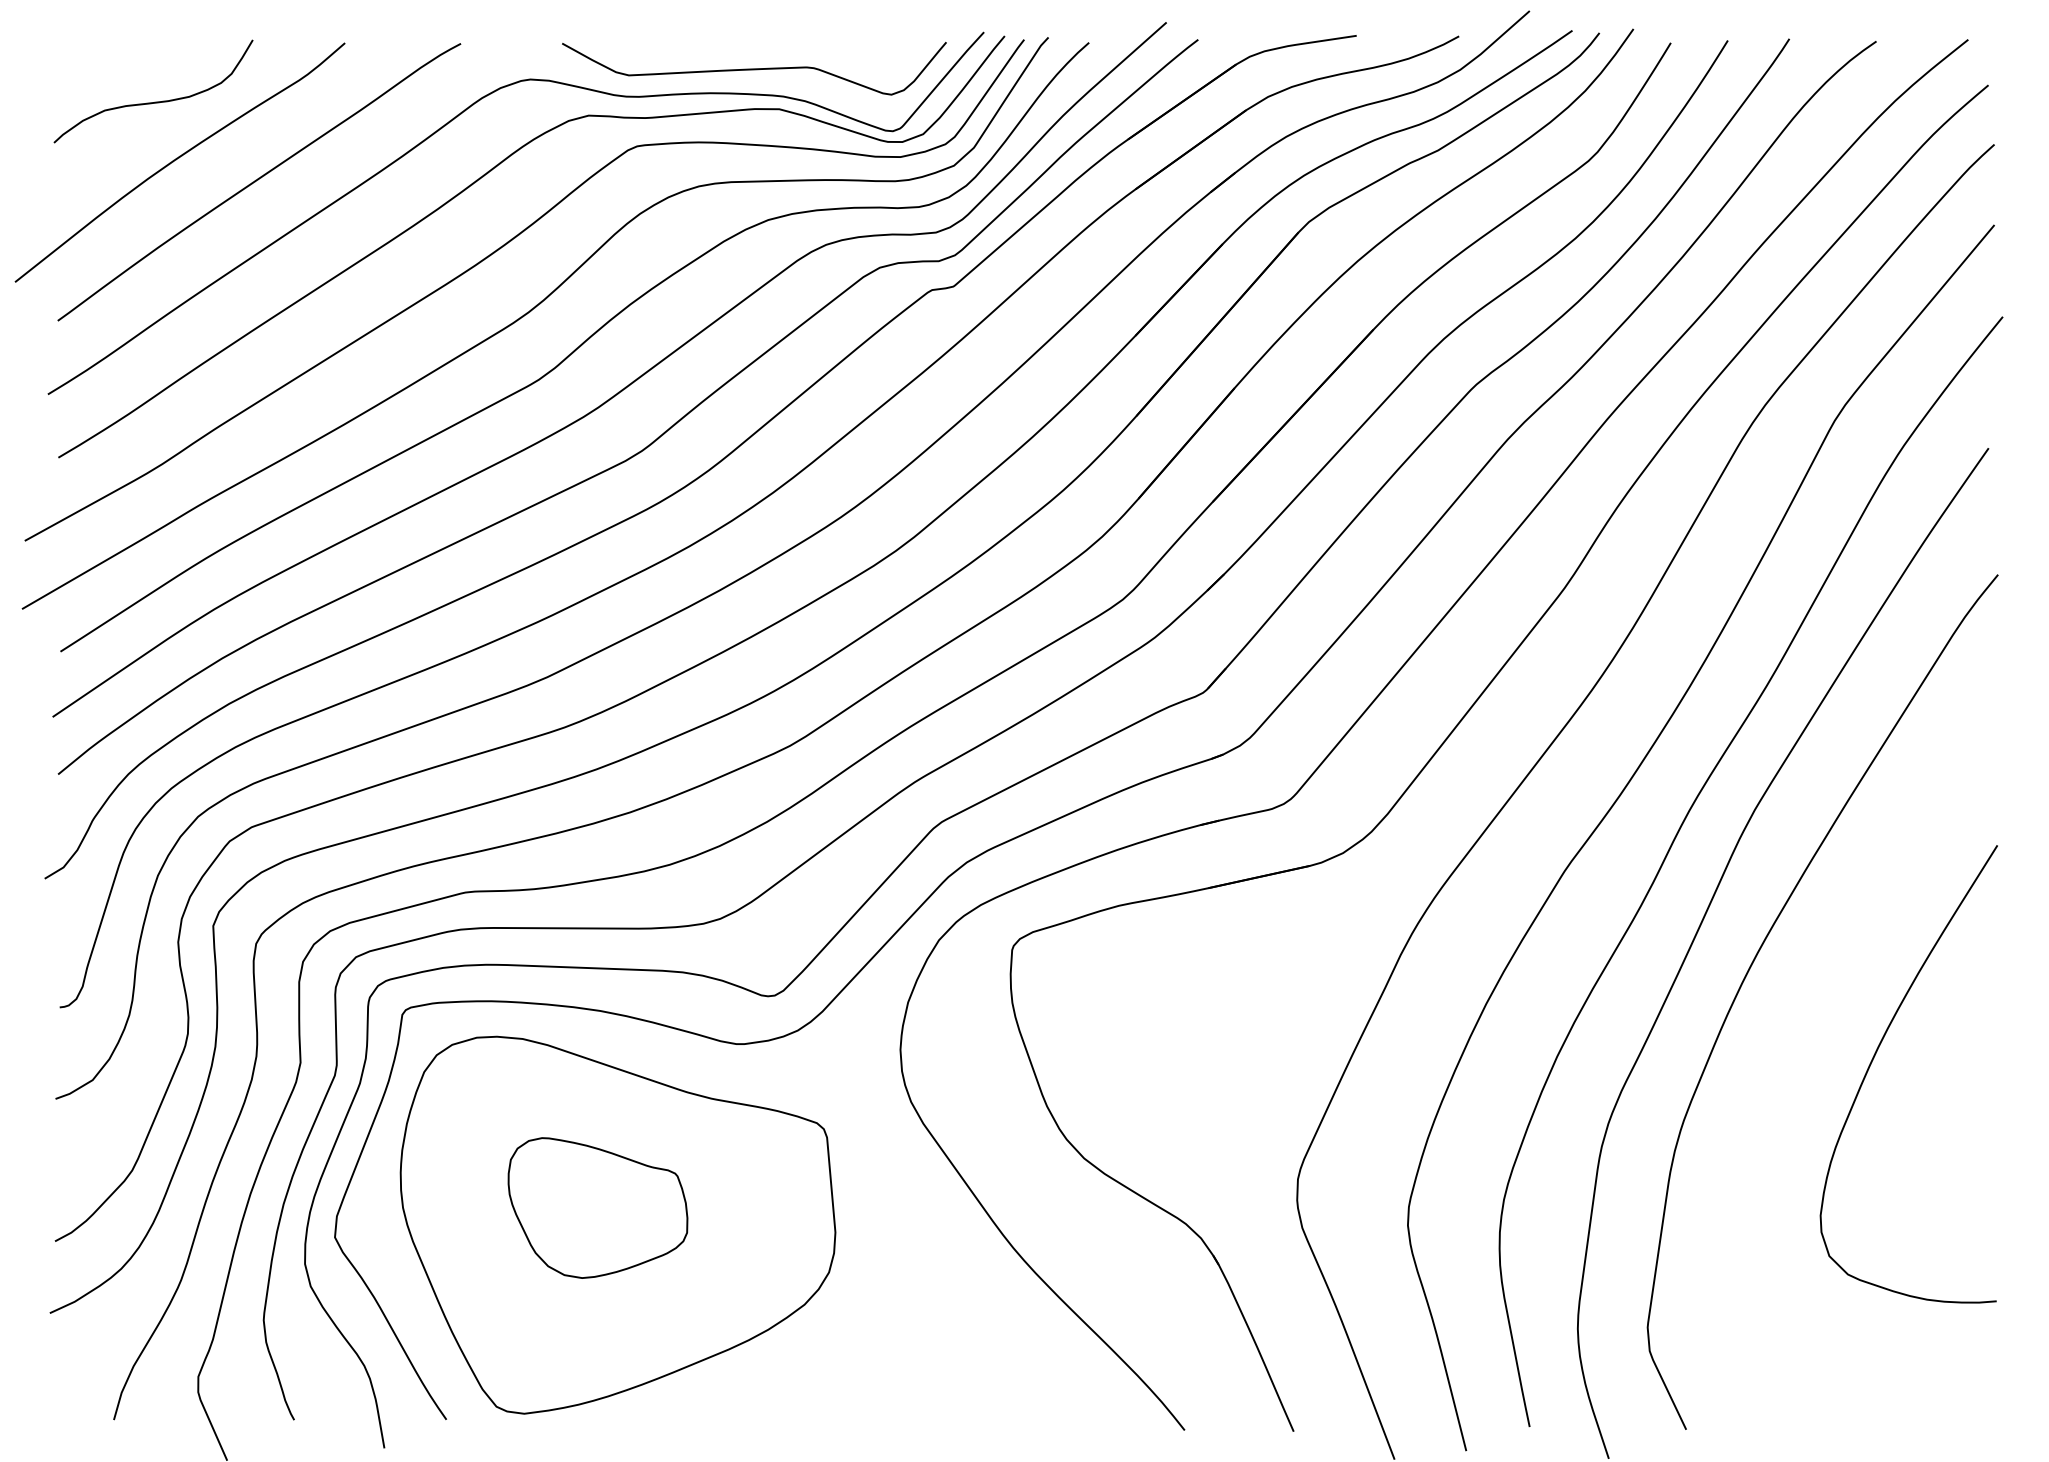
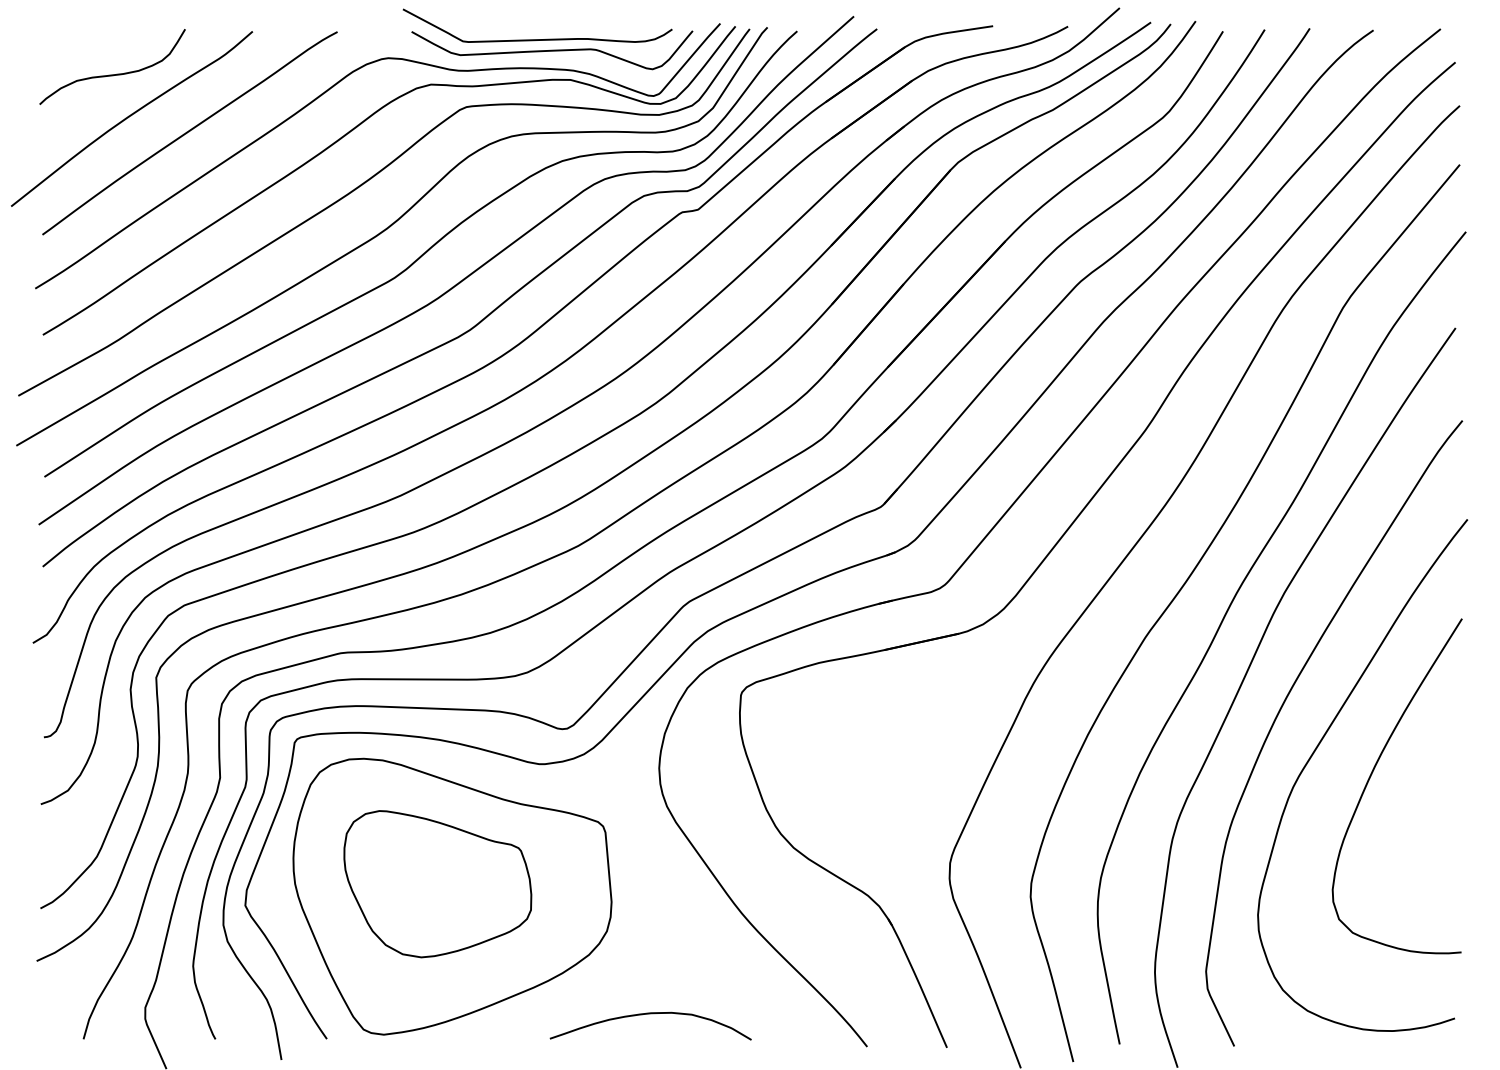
curve: (734, 53) -> (537, 39), added
curve: (1798, 1024) -> (1316, 749), added
part: (597, 1207) -> (437, 883), size x1.43
curve: (888, 1385) -> (650, 1014), added

